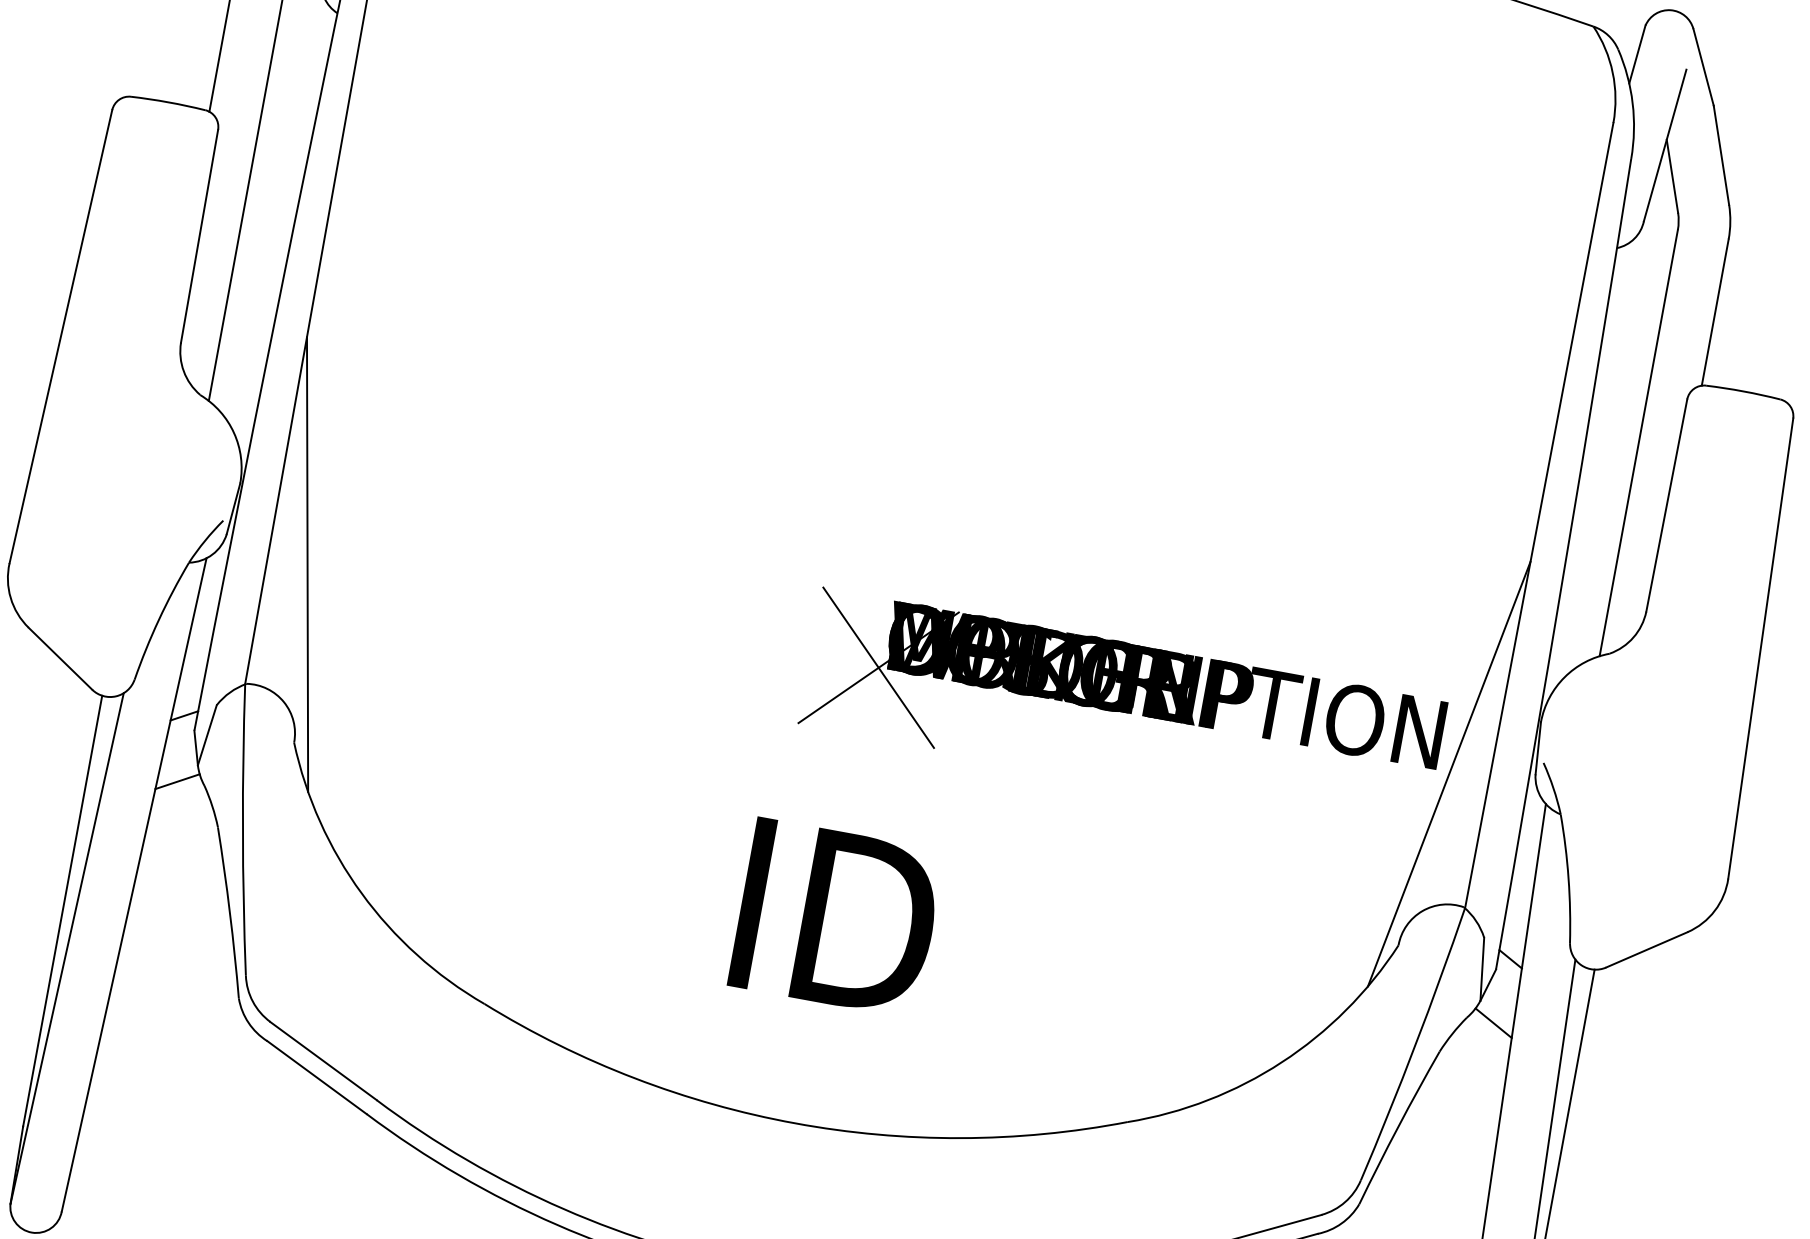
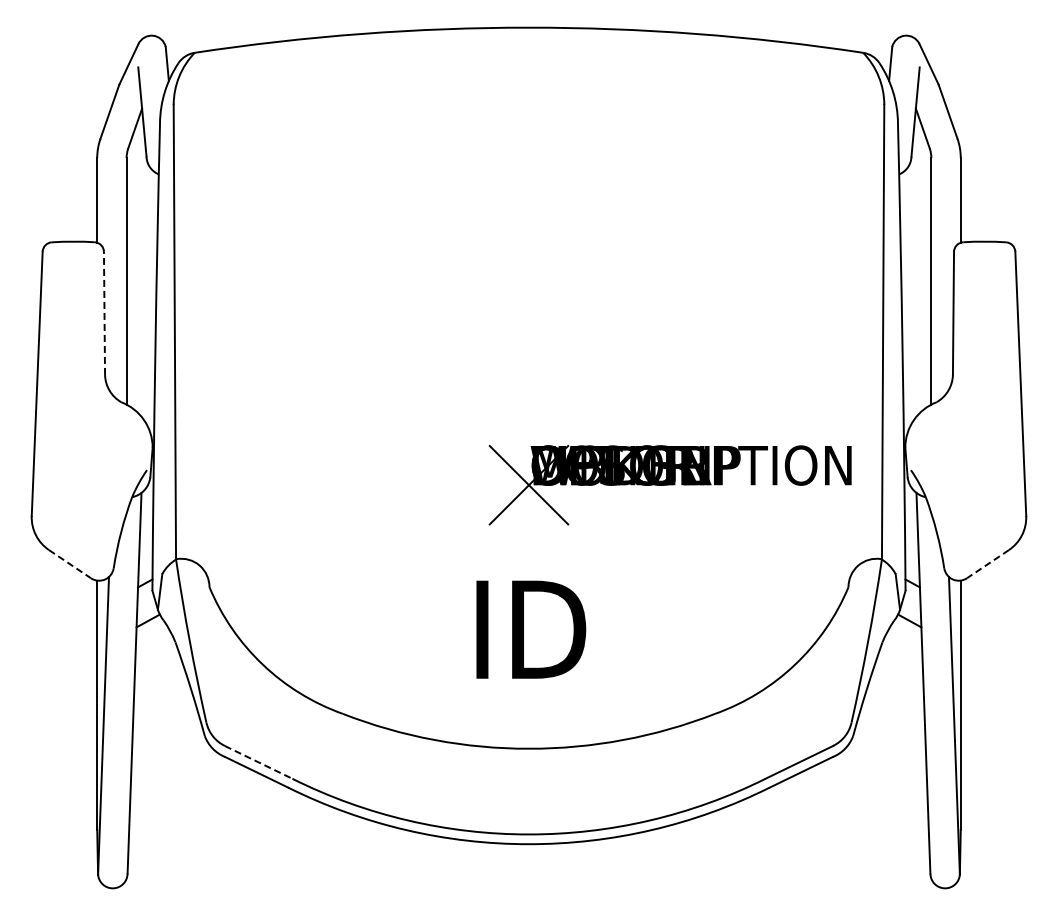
line: (199, 234) -> (104, 312), solid -> dashed
line: (307, 563) -> (198, 485), removed
line: (61, 659) -> (70, 564), solid -> dashed
line: (1448, 772) -> (858, 485), removed
line: (1645, 950) -> (987, 564), solid -> dashed
line: (323, 1061) -> (258, 762), solid -> dashed

